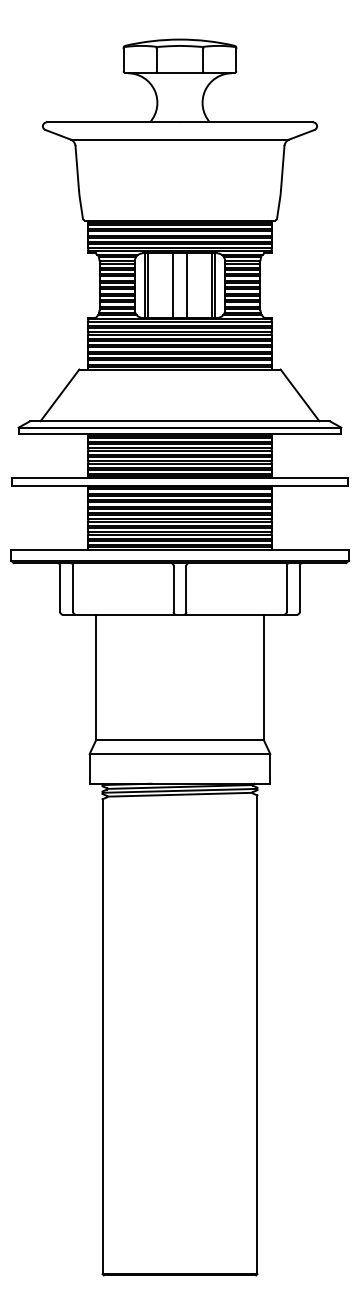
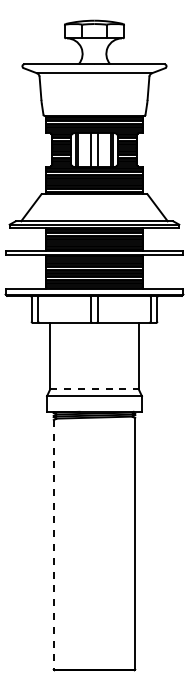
line: (180, 739) -> (94, 388), solid -> dashed
line: (101, 1036) -> (53, 544), solid -> dashed

